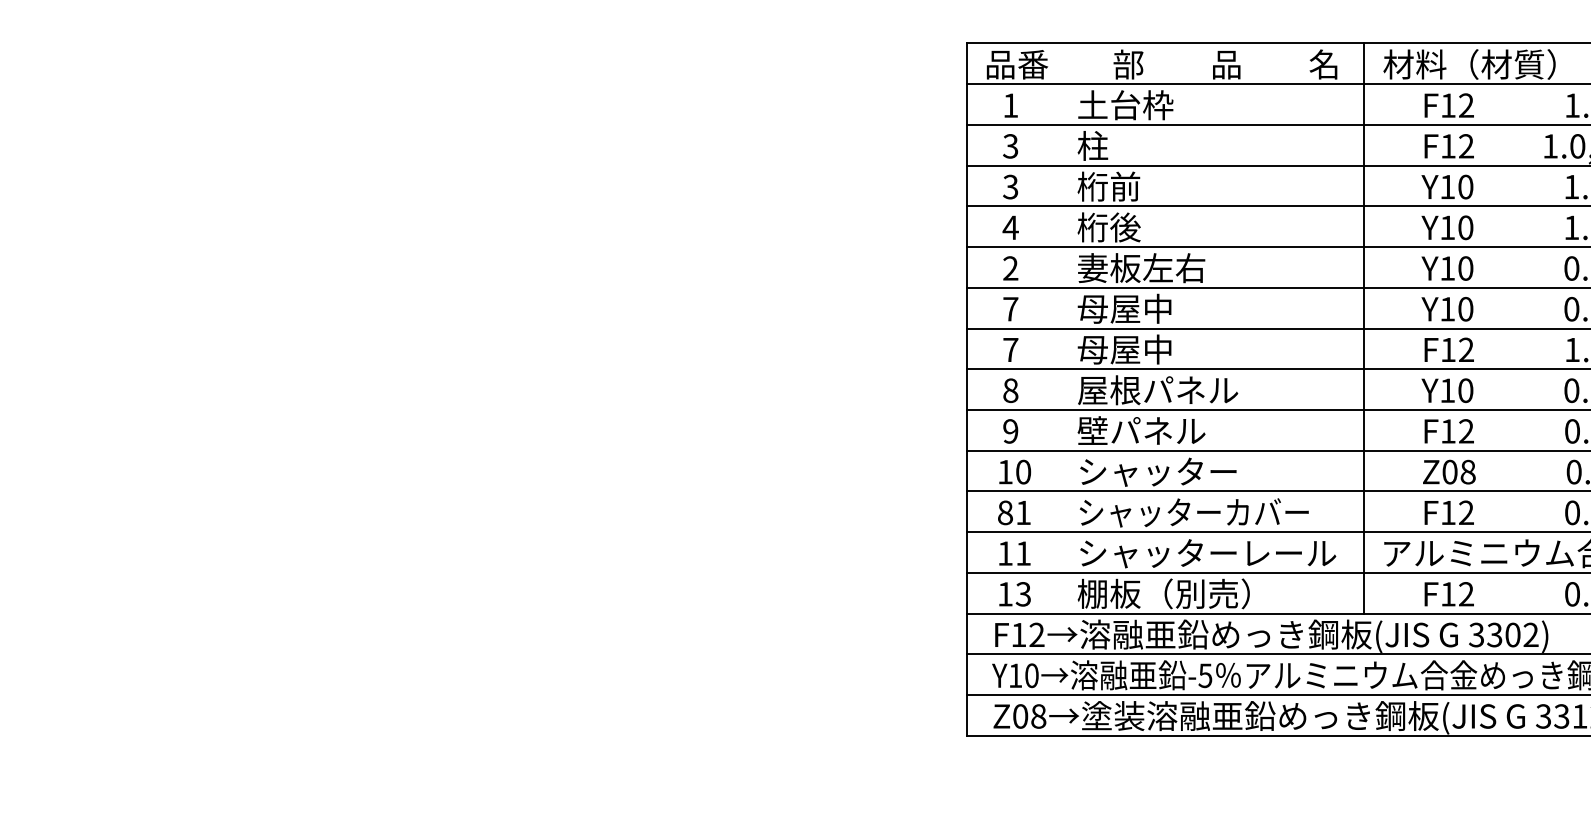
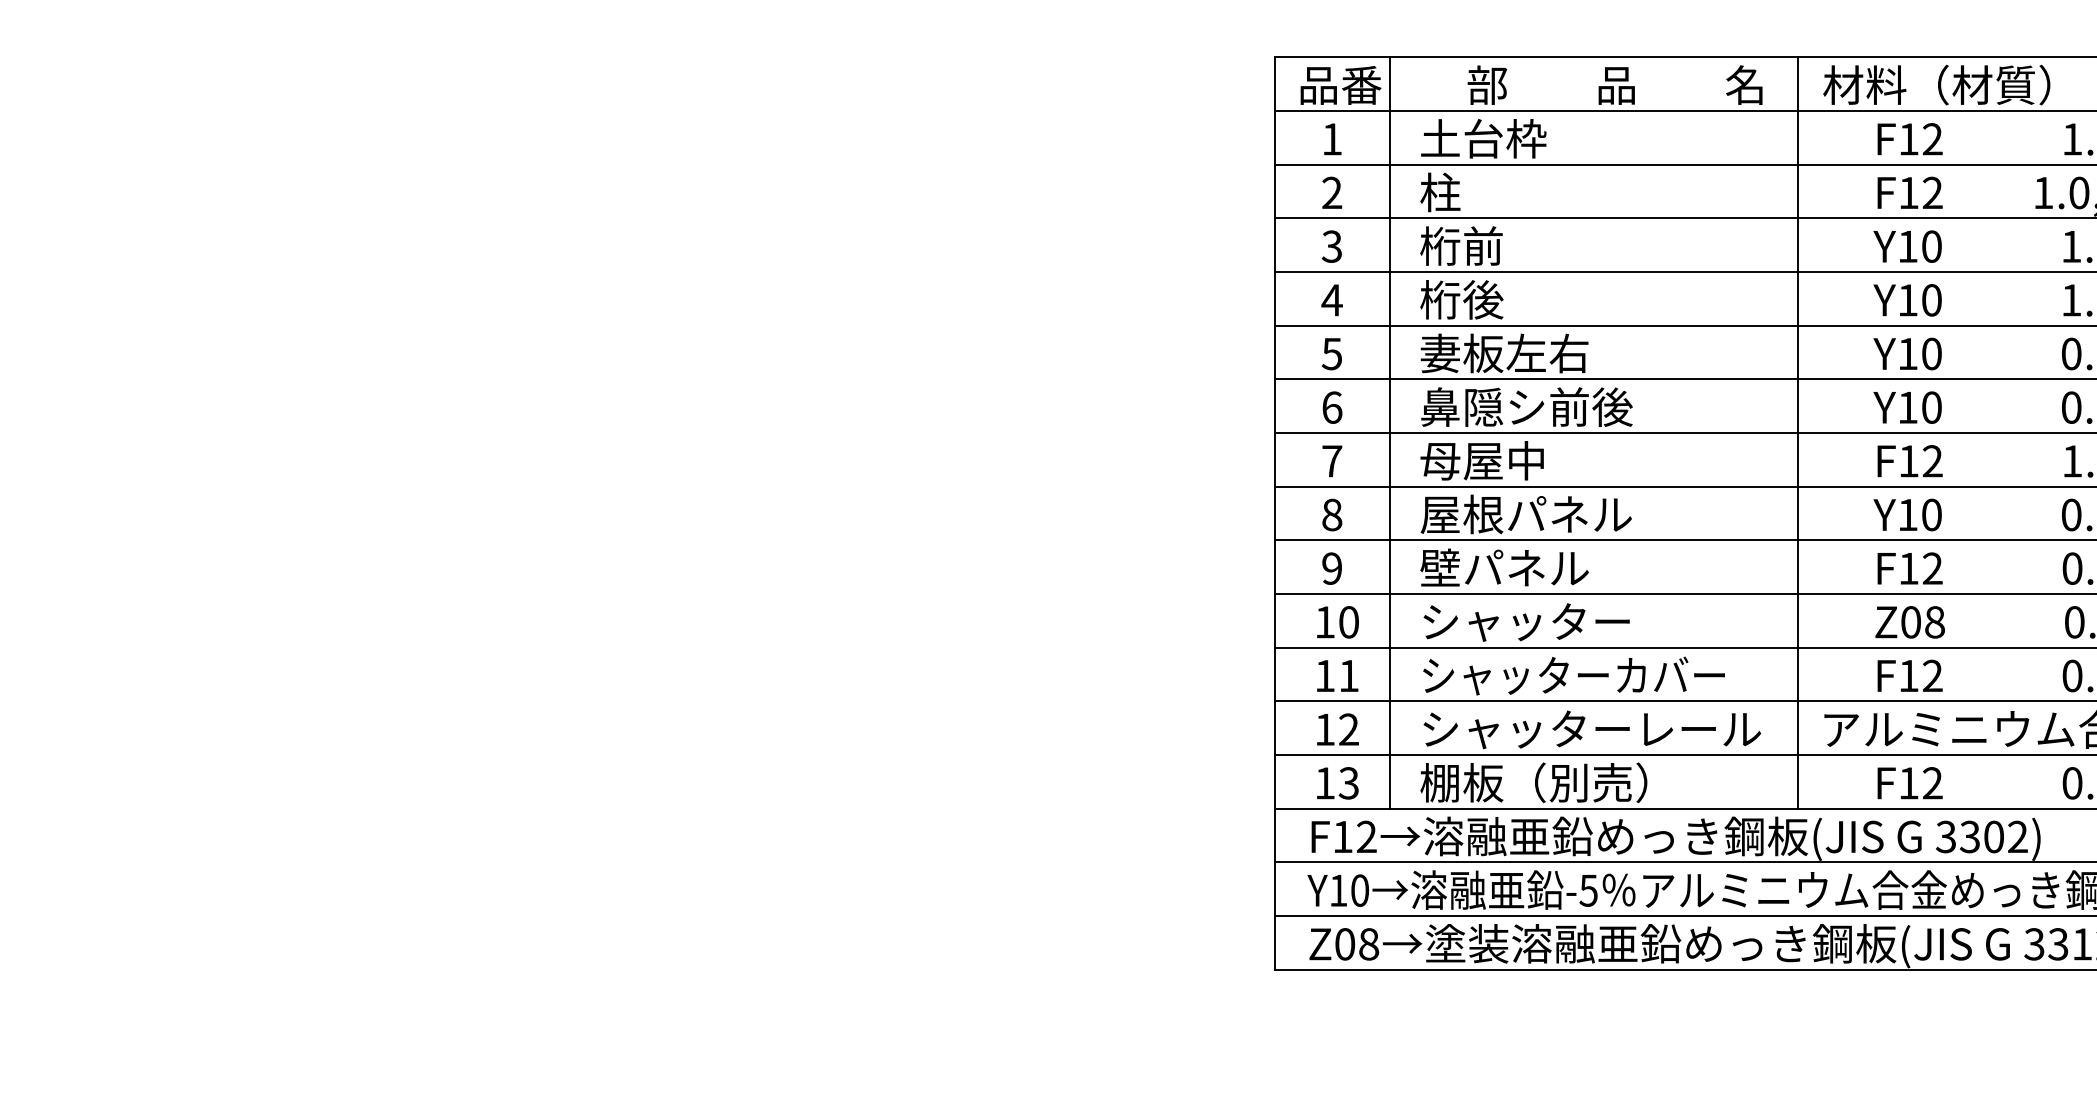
text: (1010, 146) -> (1332, 193), 3 -> 2
text: (1010, 268) -> (1331, 353), 2 -> 5
text: (1158, 308) -> (1526, 406), 母屋中 -> 鼻隠シ前後
text: (1010, 309) -> (1332, 407), 7 -> 6
line: (1054, 328) -> (1389, 432), added
text: (1005, 512) -> (1325, 675), 81 -> 11
text: (1023, 553) -> (1348, 729), 11 -> 12

